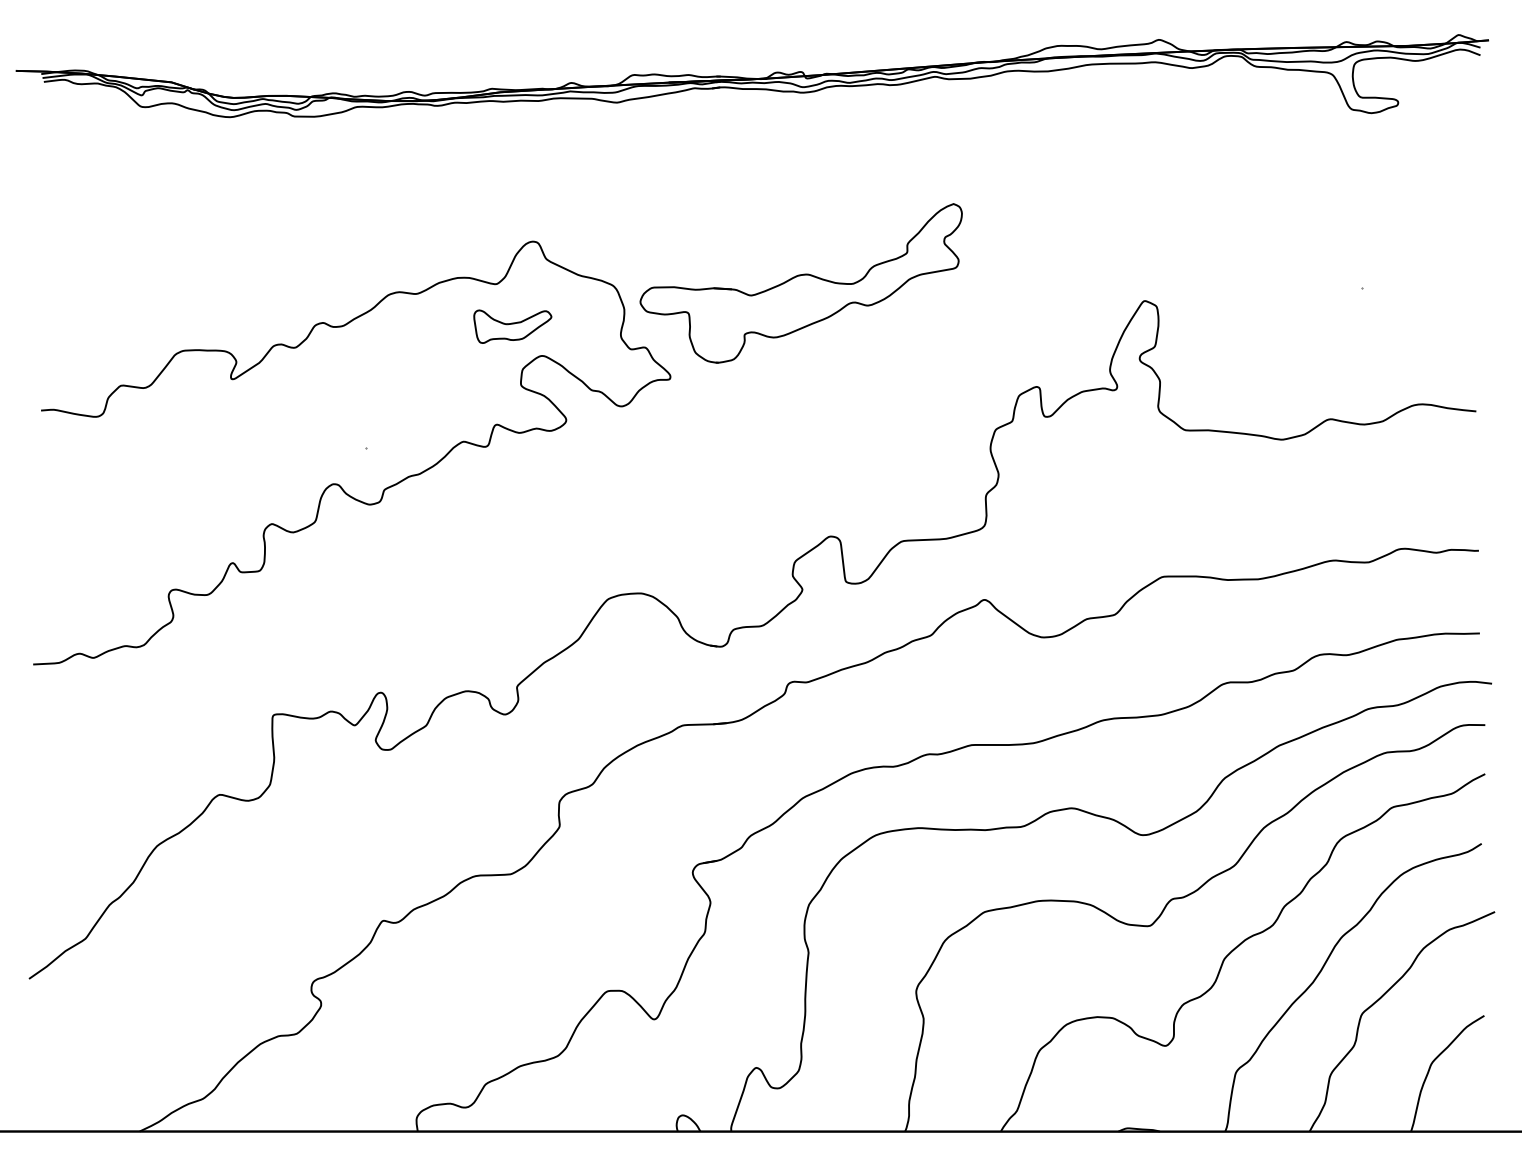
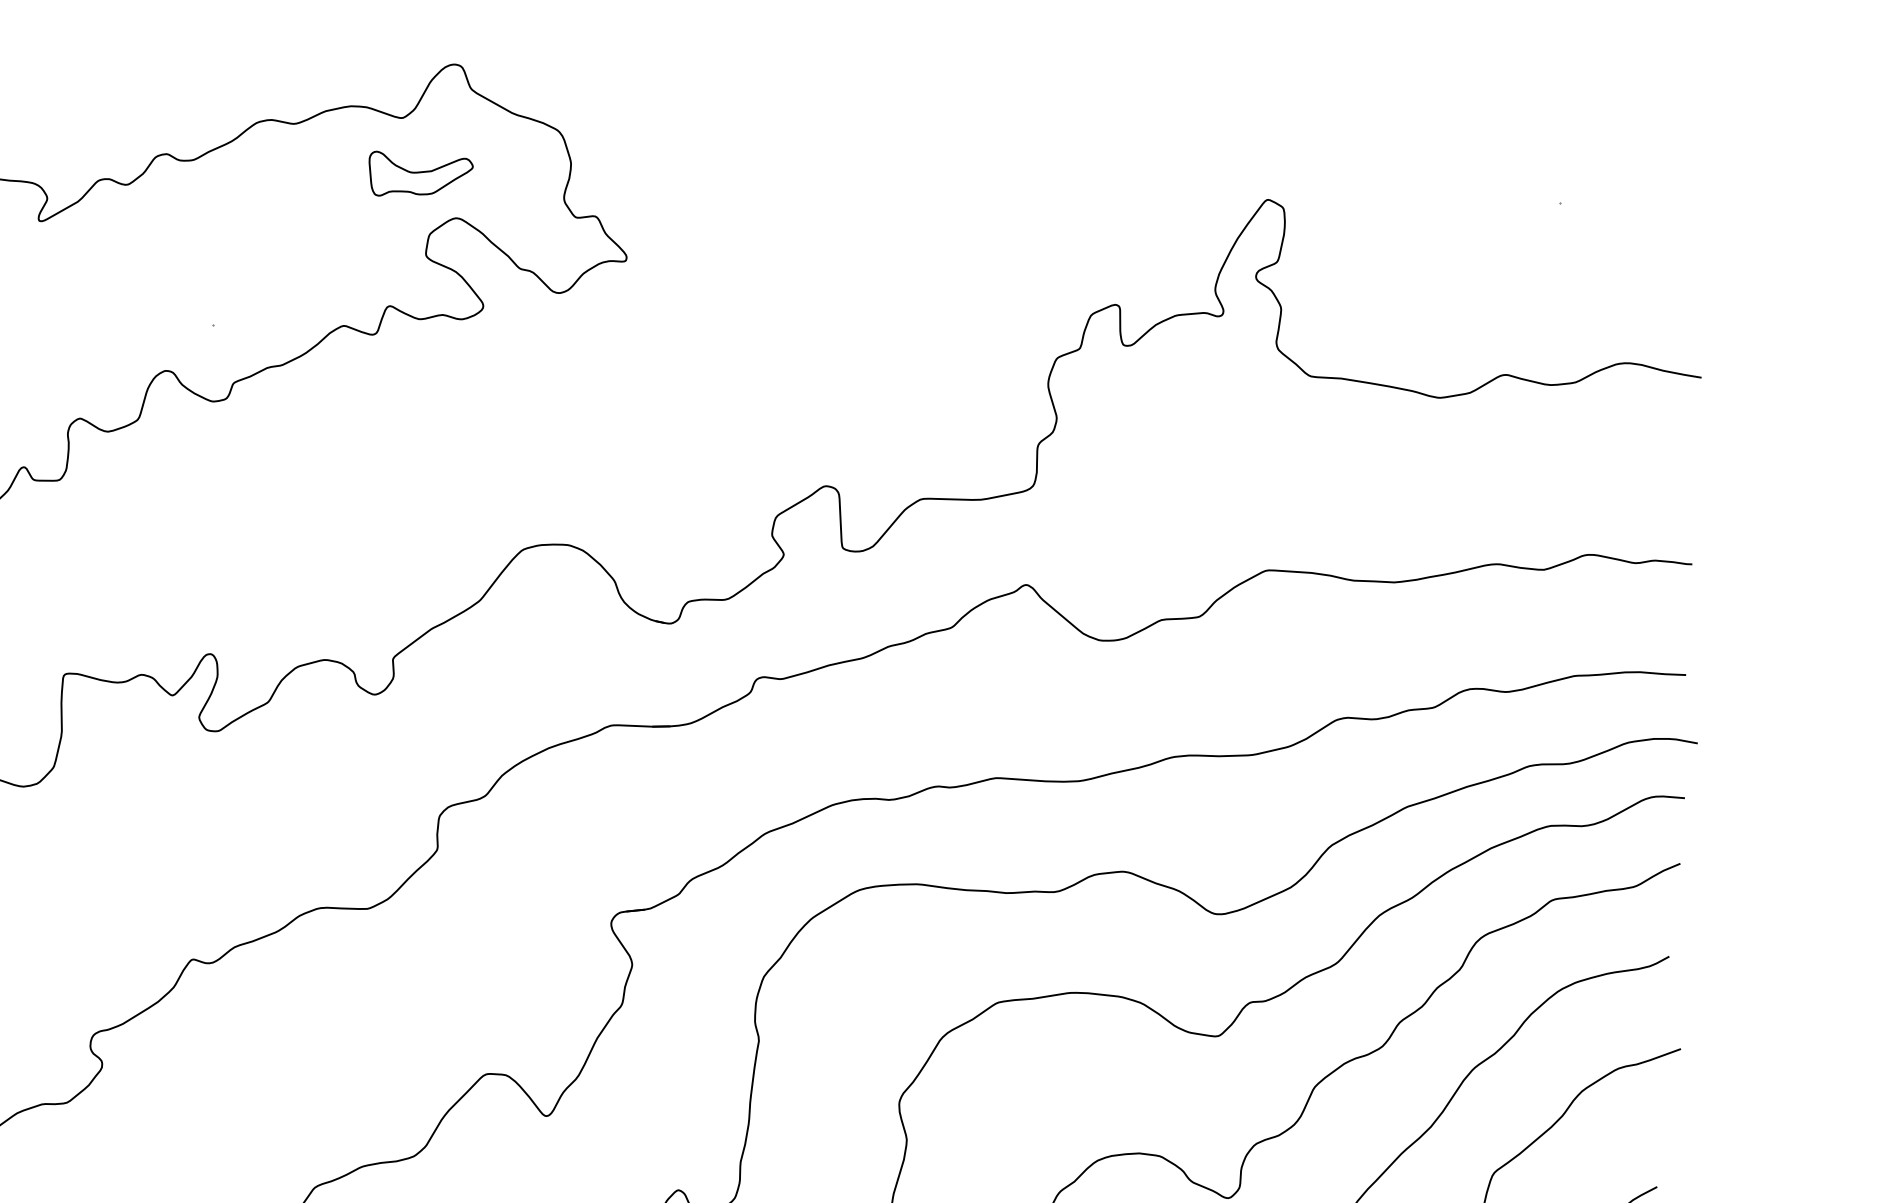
part: (800, 283) -> (809, 144), removed

